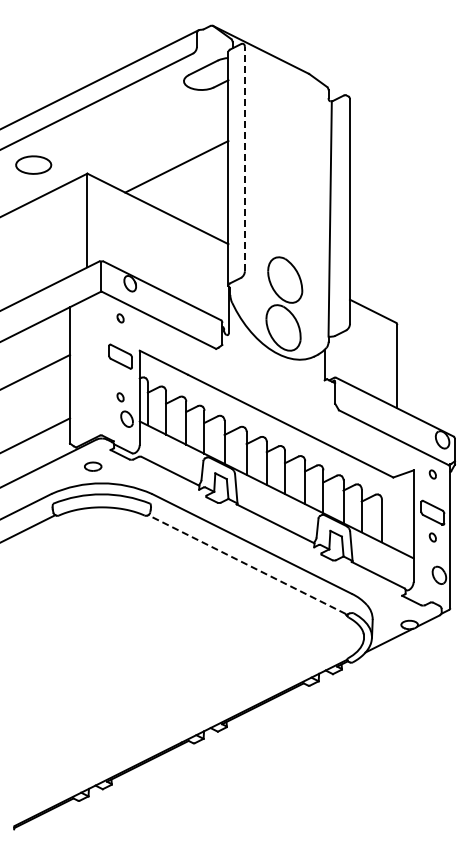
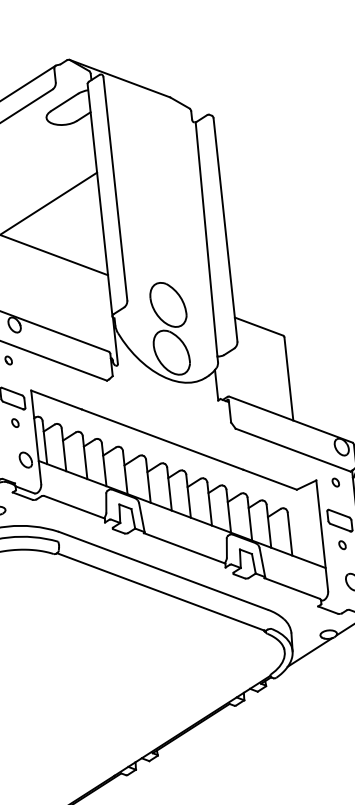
line: (244, 158) -> (114, 188), dashed -> solid
part: (120, 397) -> (15, 423), moved
line: (246, 564) -> (160, 591), dashed -> solid

